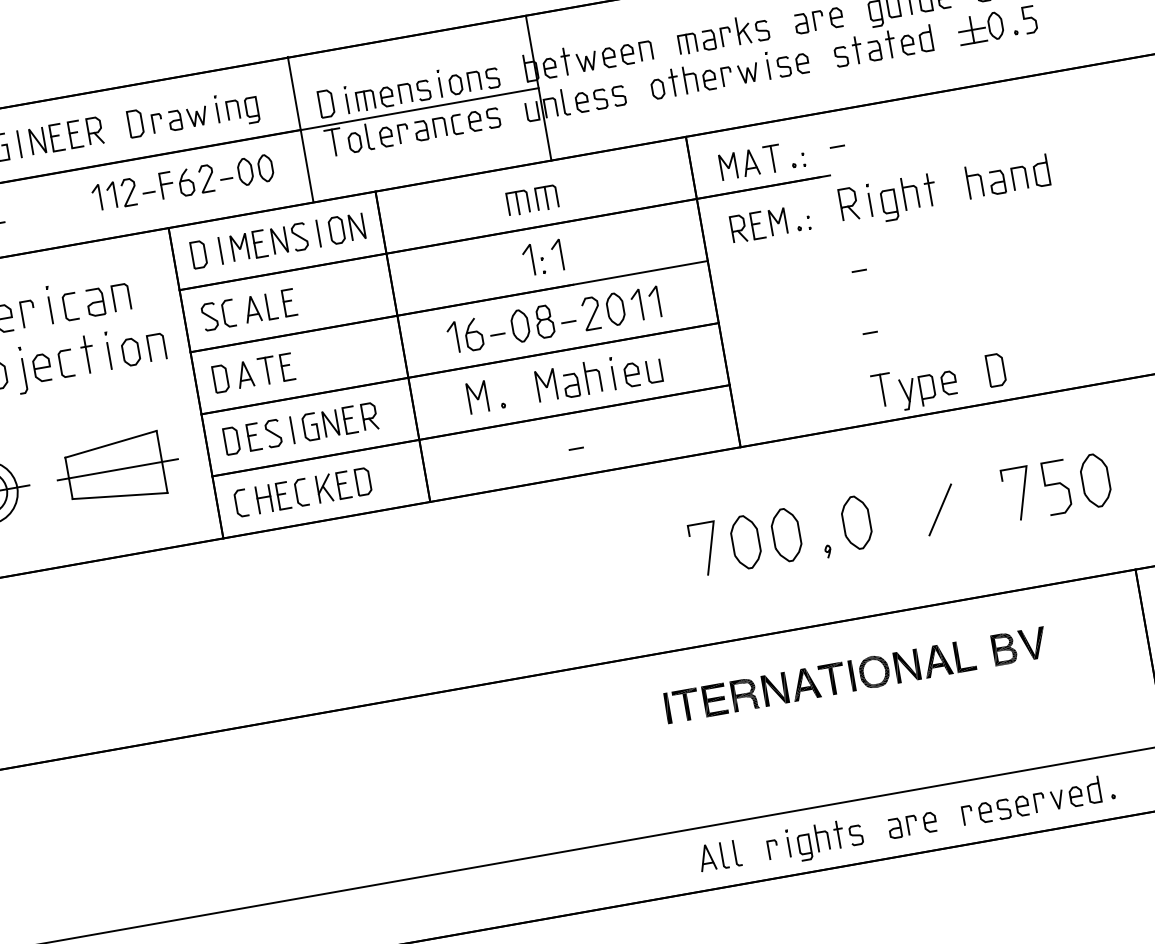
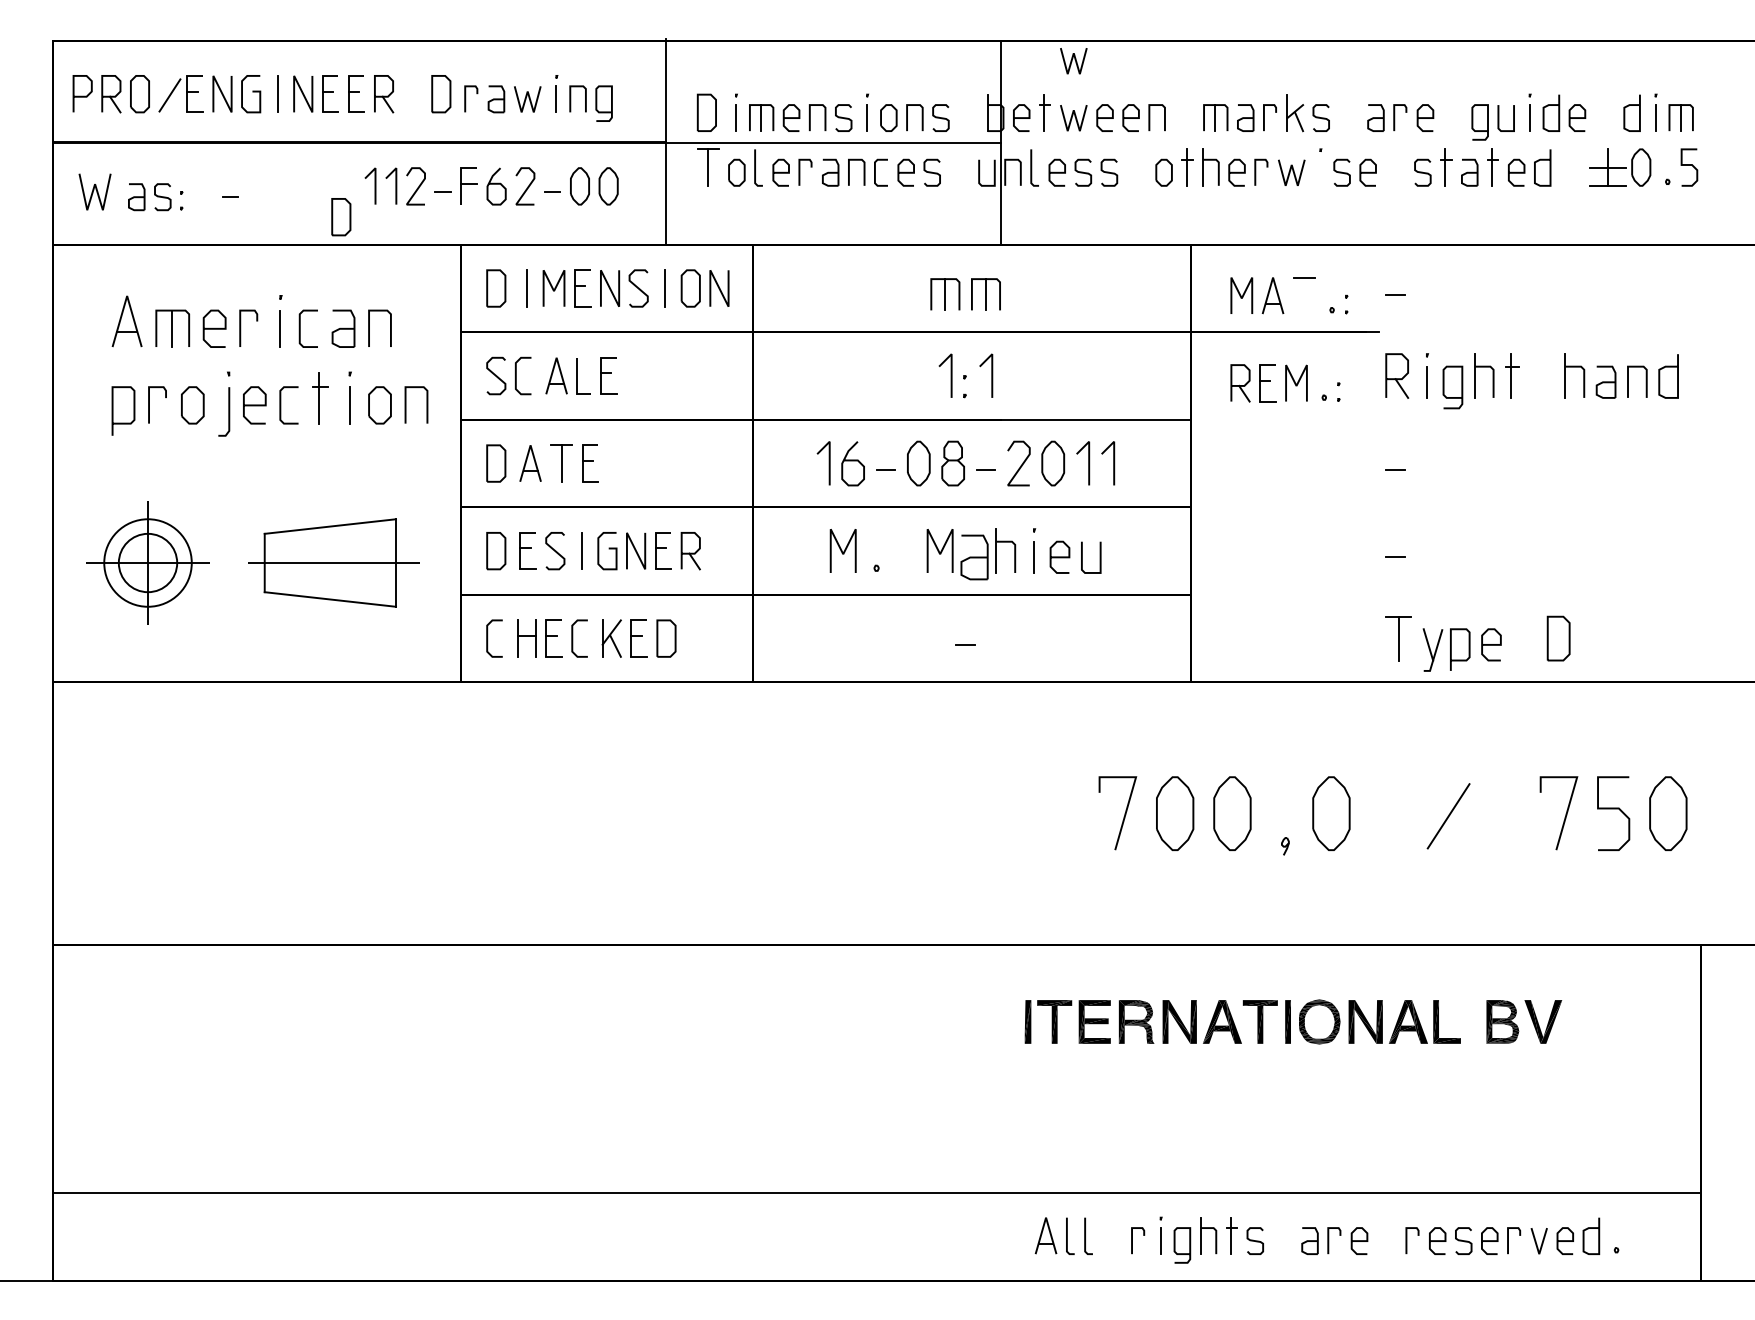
line: (579, 21) -> (1072, 61), added
line: (768, 69) -> (1320, 172), removed
line: (772, 158) -> (1304, 295), removed
part: (80, 223) -> (341, 217), added
part: (571, 384) -> (974, 556), size x1.4

